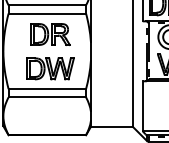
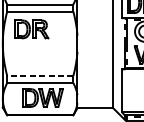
part: (50, 34) -> (31, 29), moved
part: (50, 68) -> (42, 97), moved
line: (47, 89) -> (40, 76), solid -> dashed

